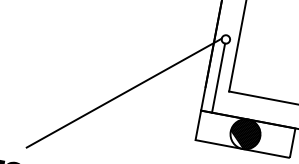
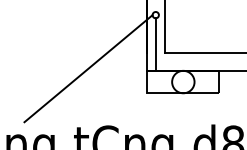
hatch: (245, 133) -> (183, 81), removed

